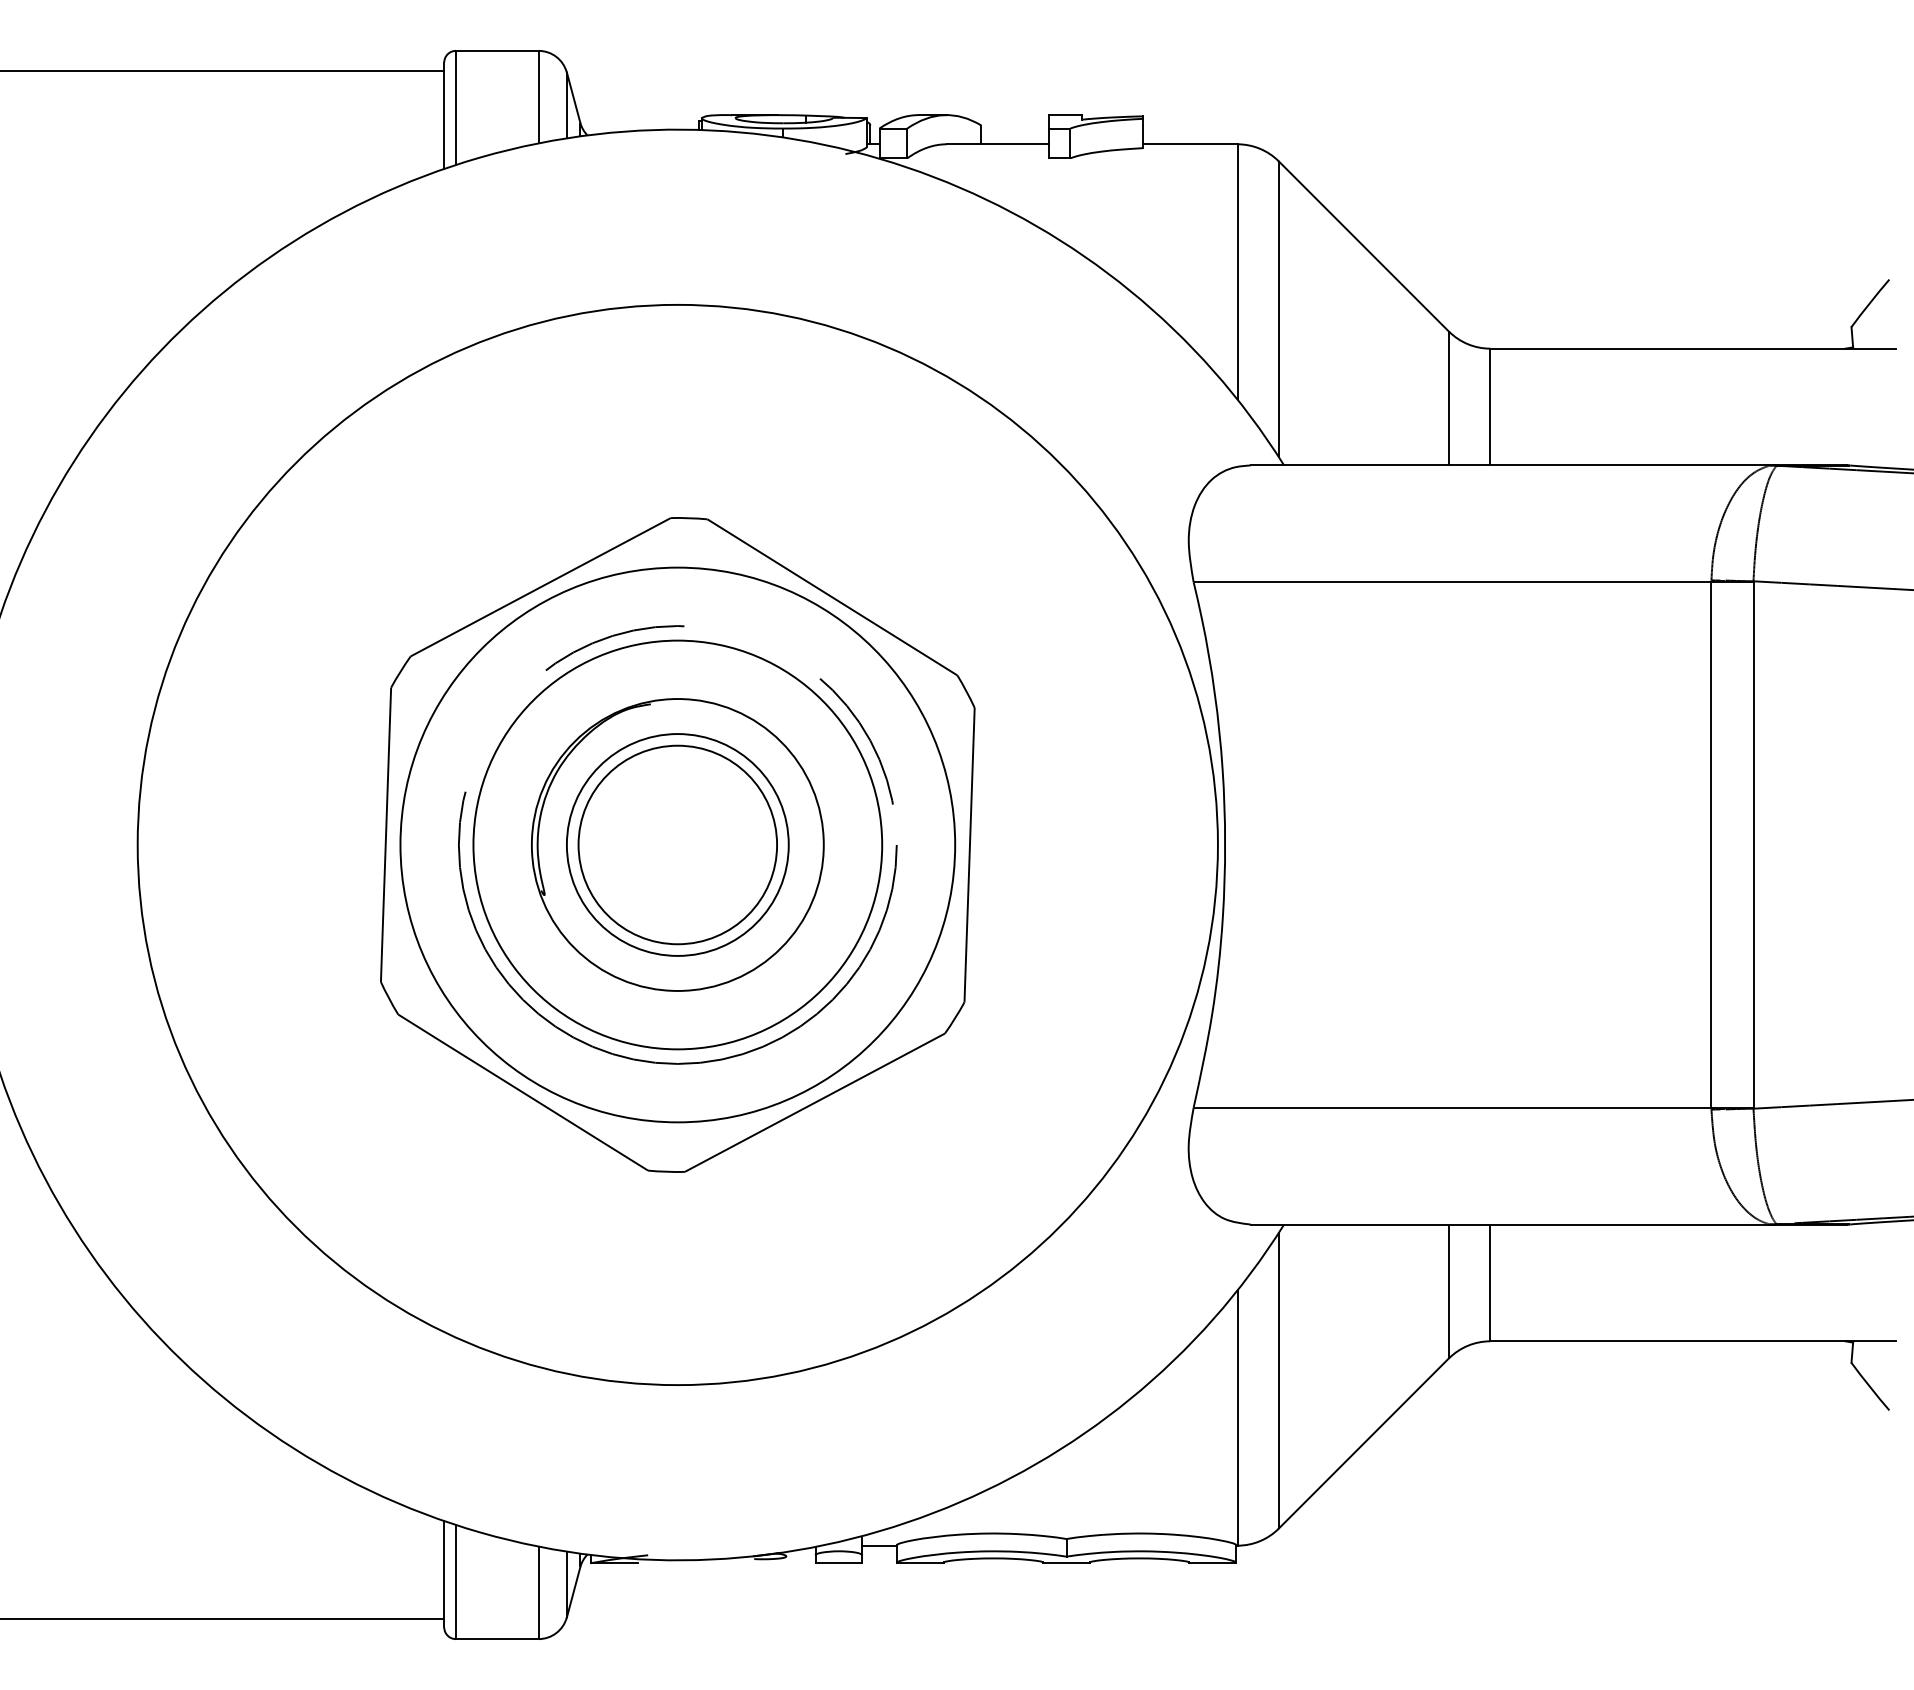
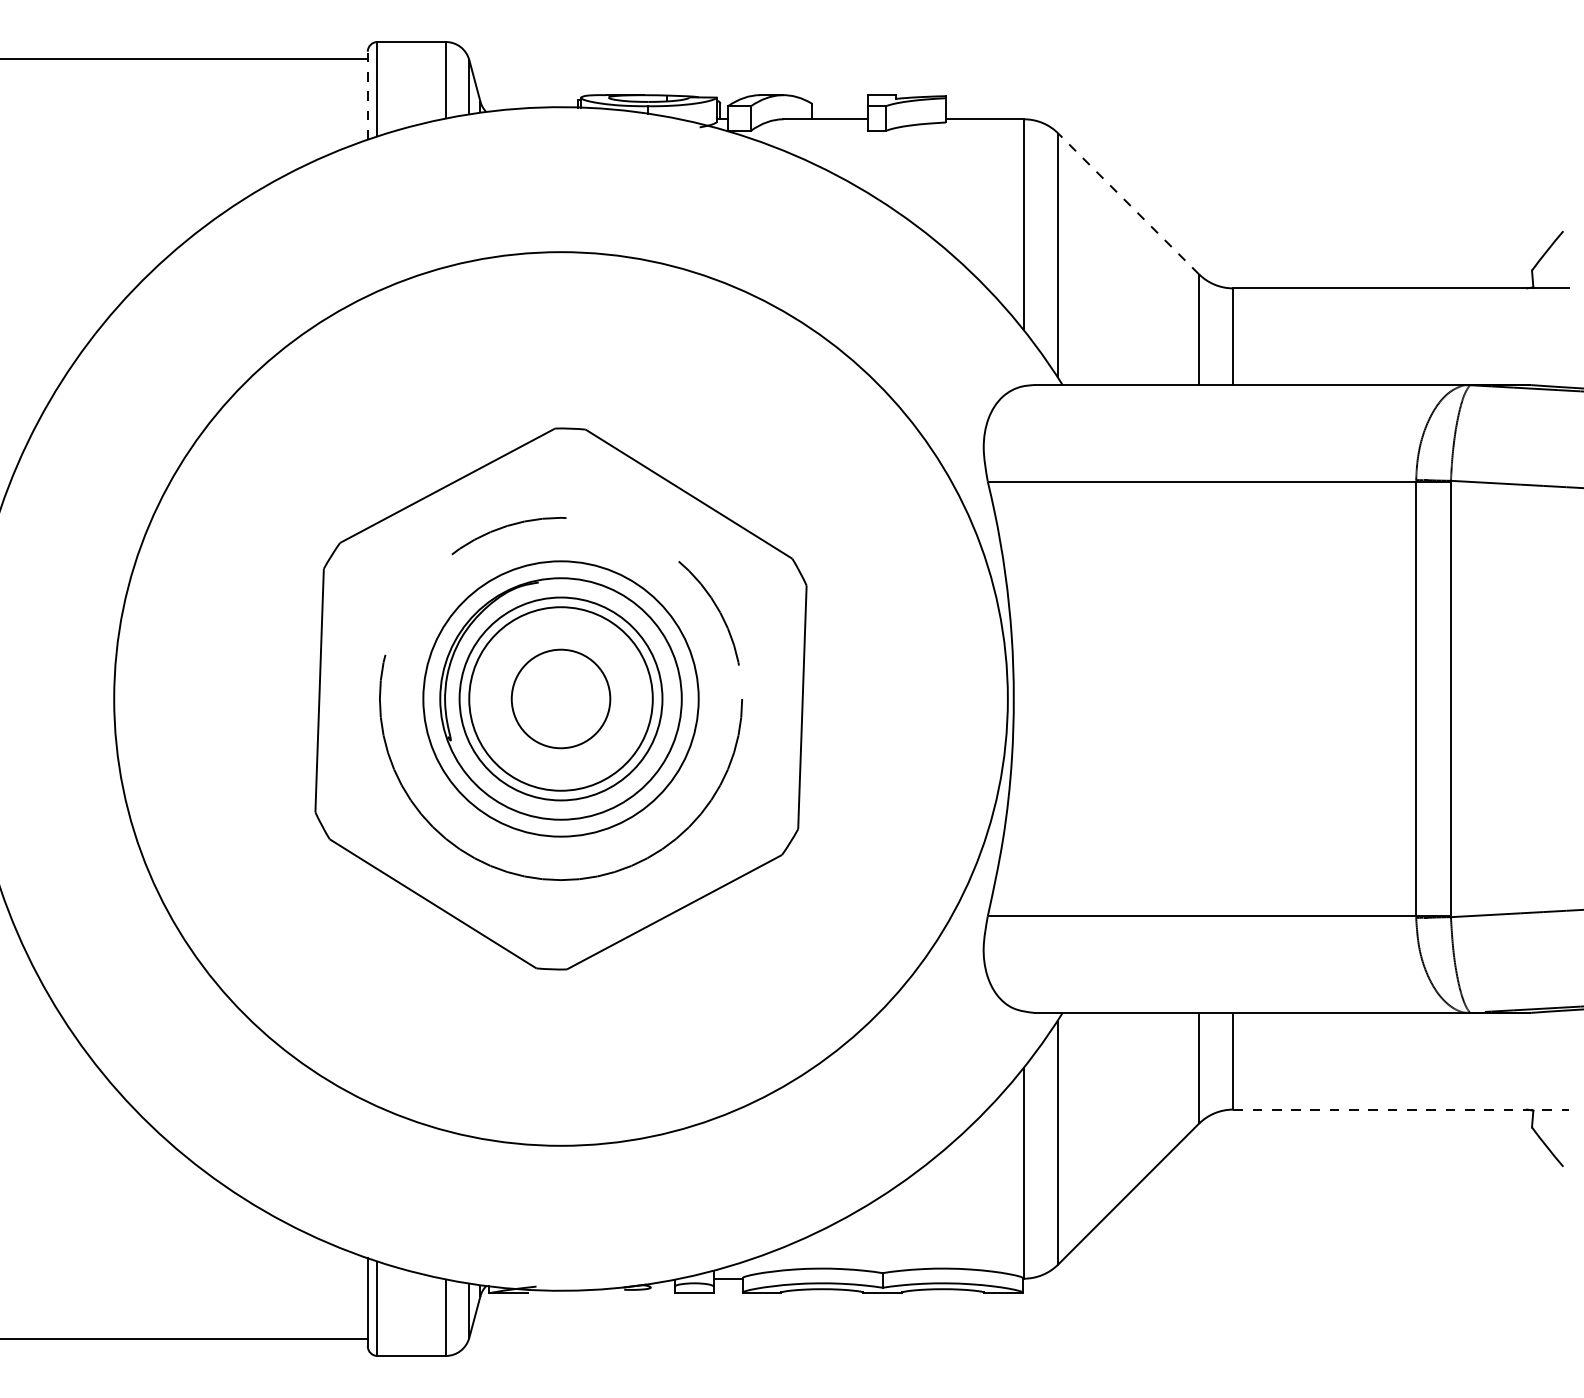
line: (444, 115) -> (368, 95), solid -> dashed
line: (1363, 246) -> (1128, 203), solid -> dashed
circle: (677, 844) -> (560, 698), size x0.6
circle: (677, 844) -> (560, 698), size x0.6
circle: (677, 844) -> (560, 698), size x0.6
line: (1693, 1341) -> (1401, 1109), solid -> dashed

